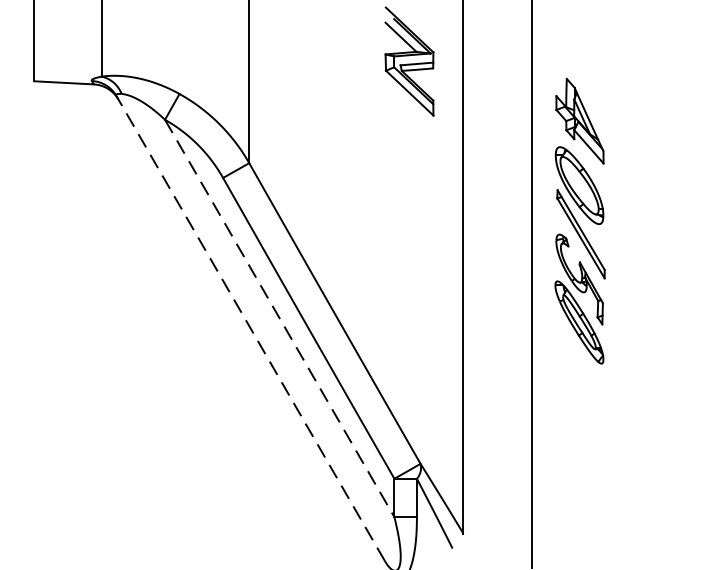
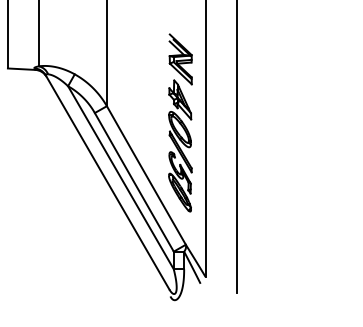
part: (580, 220) -> (180, 145), moved
line: (278, 317) -> (120, 177), dashed -> solid
line: (250, 328) -> (107, 182), dashed -> solid

